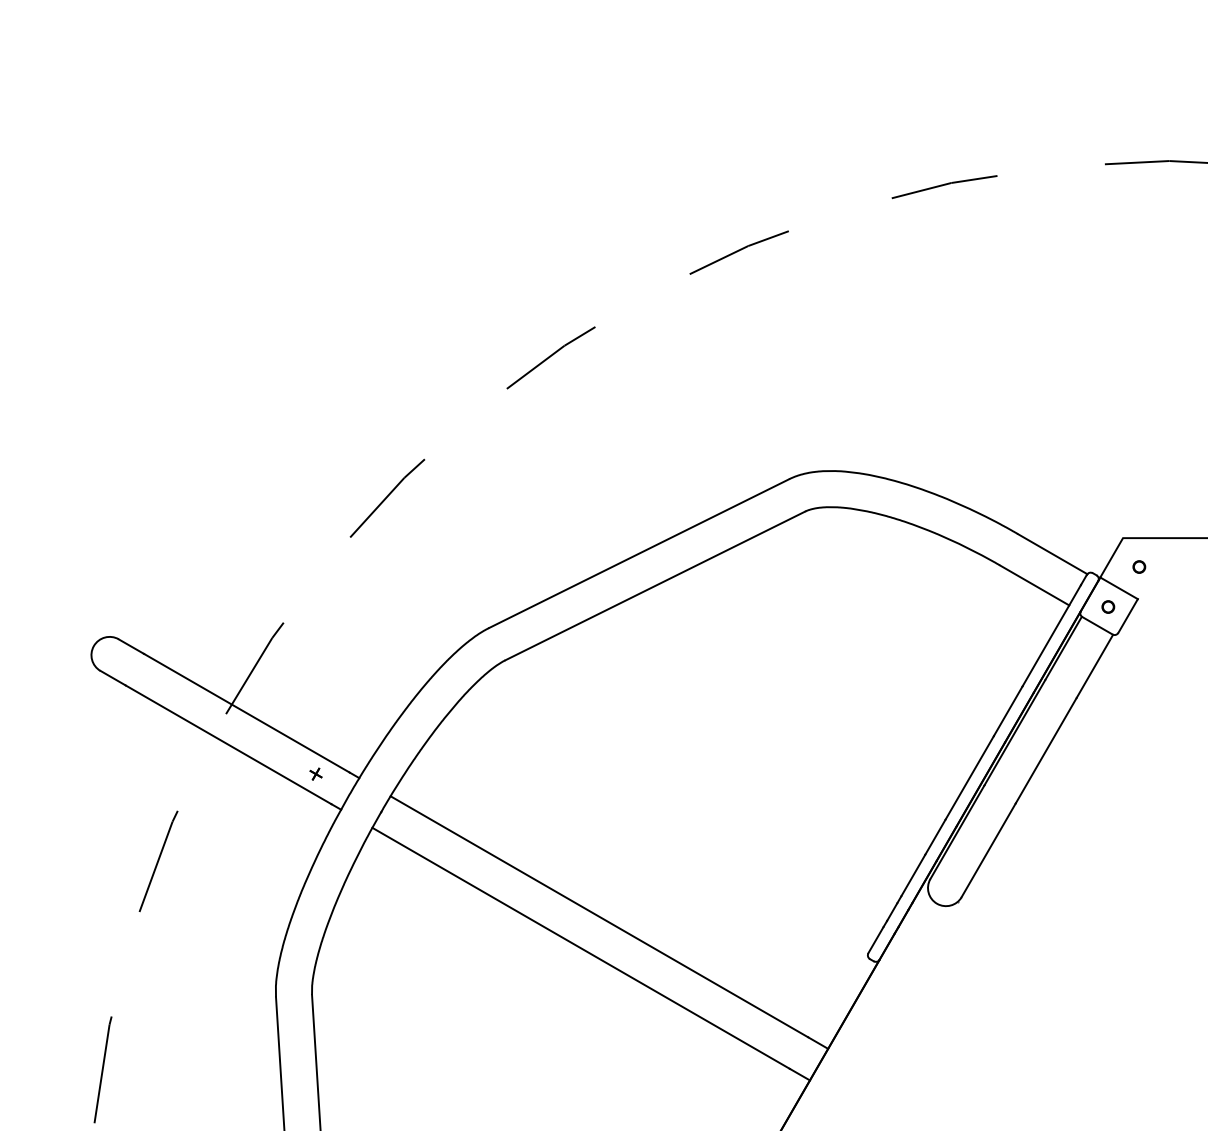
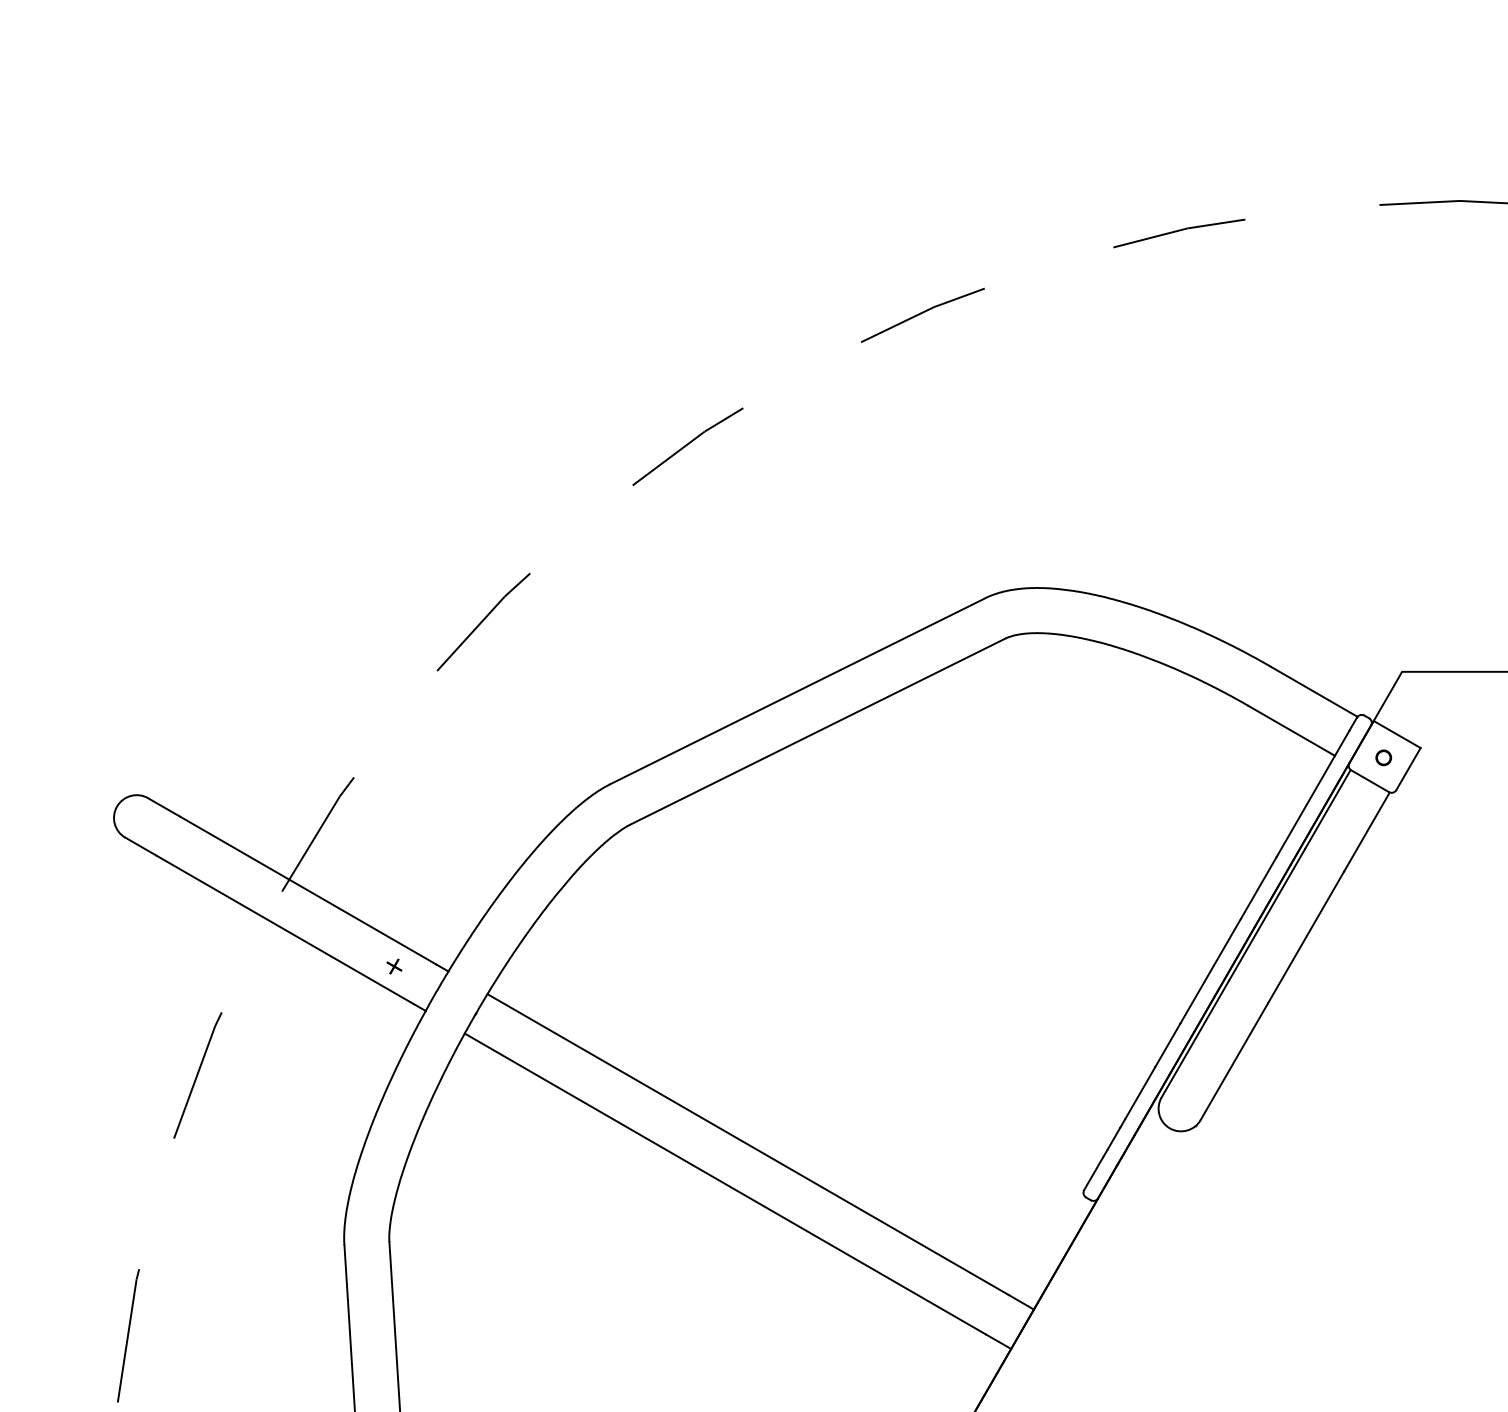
part: (1139, 566) -> (1422, 707), removed

